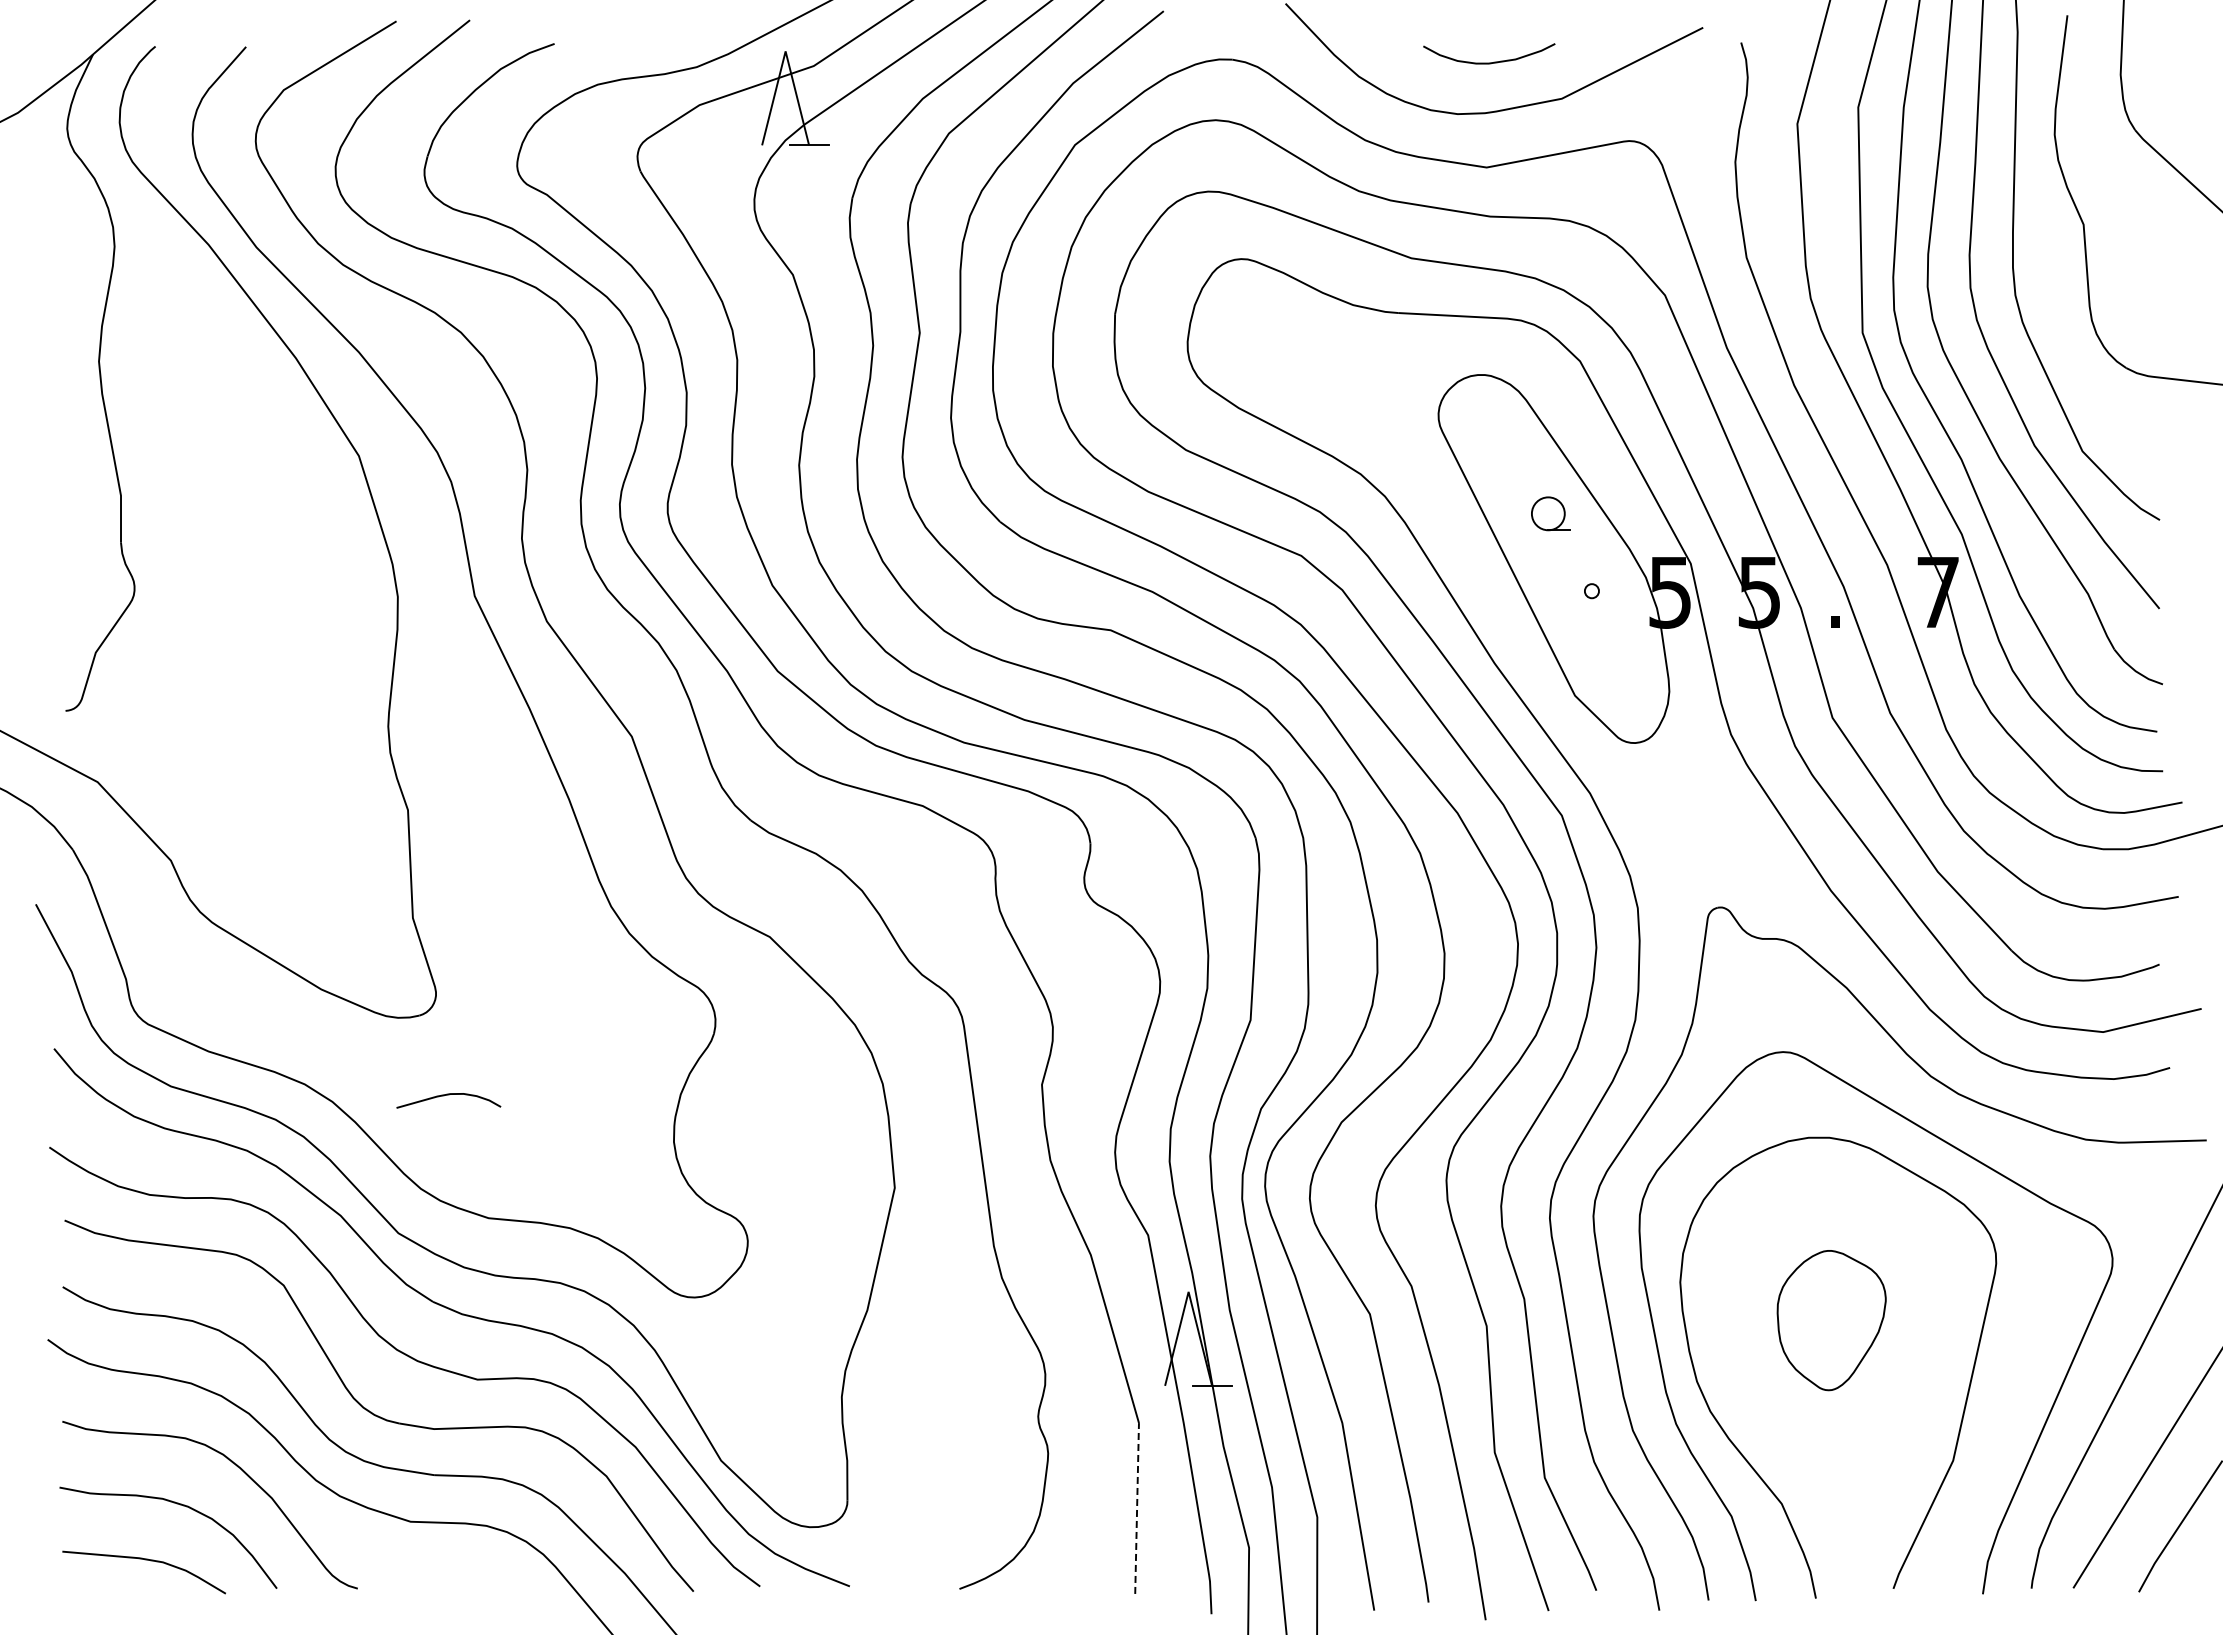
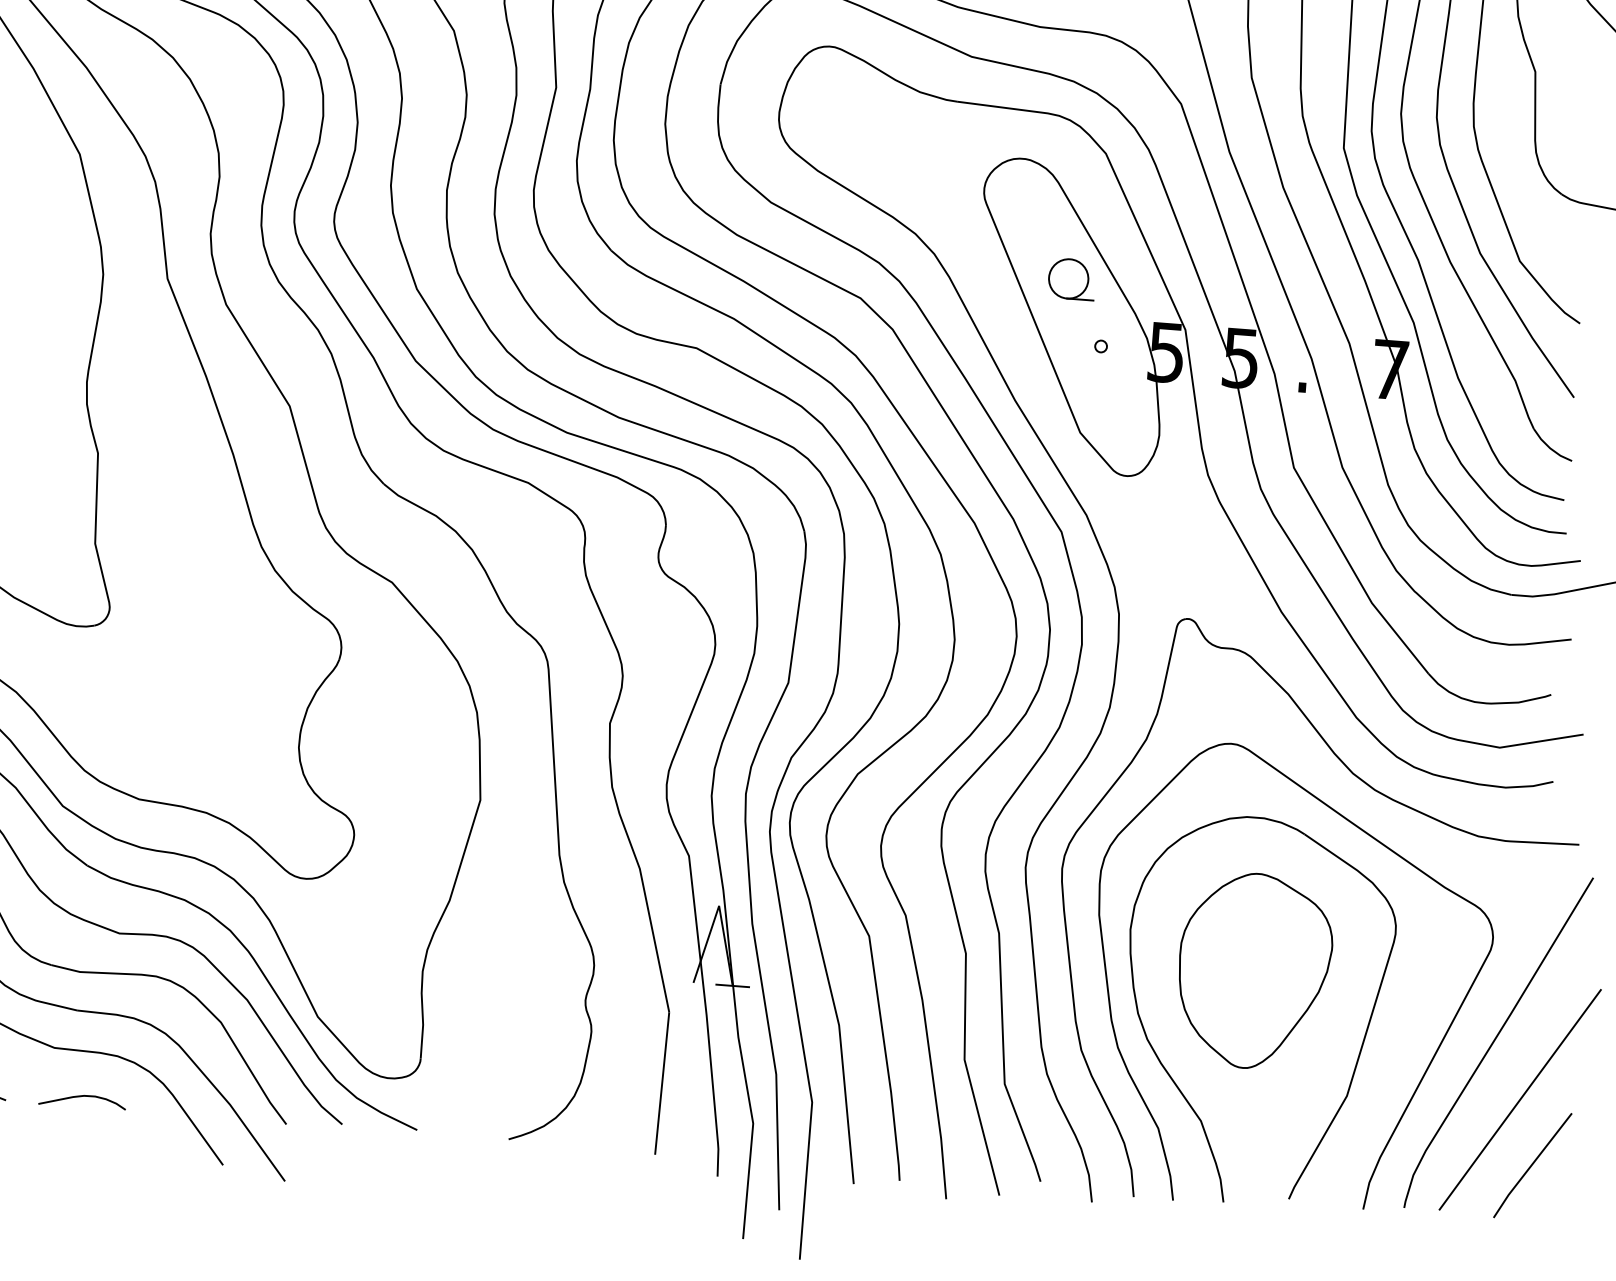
part: (1550, 513) -> (1071, 278), size x1.43
curve: (448, 1095) -> (82, 1096), moved
part: (1831, 1320) -> (1254, 971), size x1.67
line: (1137, 1508) -> (662, 1083), dashed -> solid

